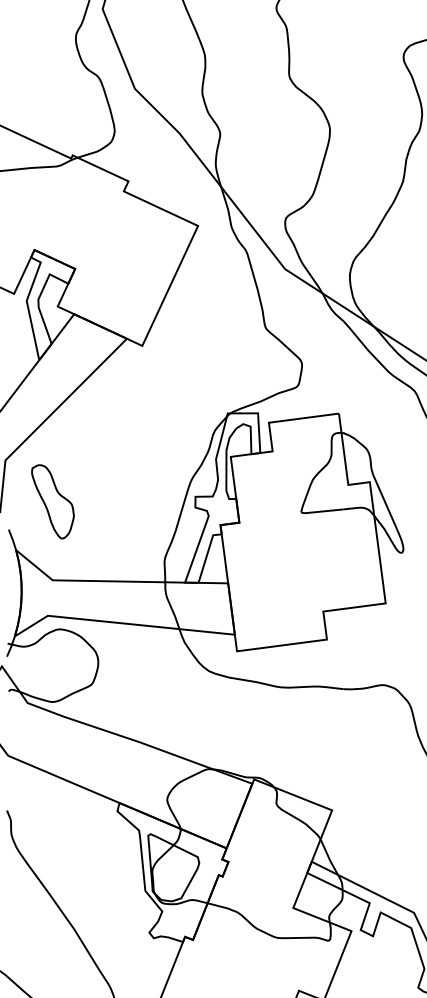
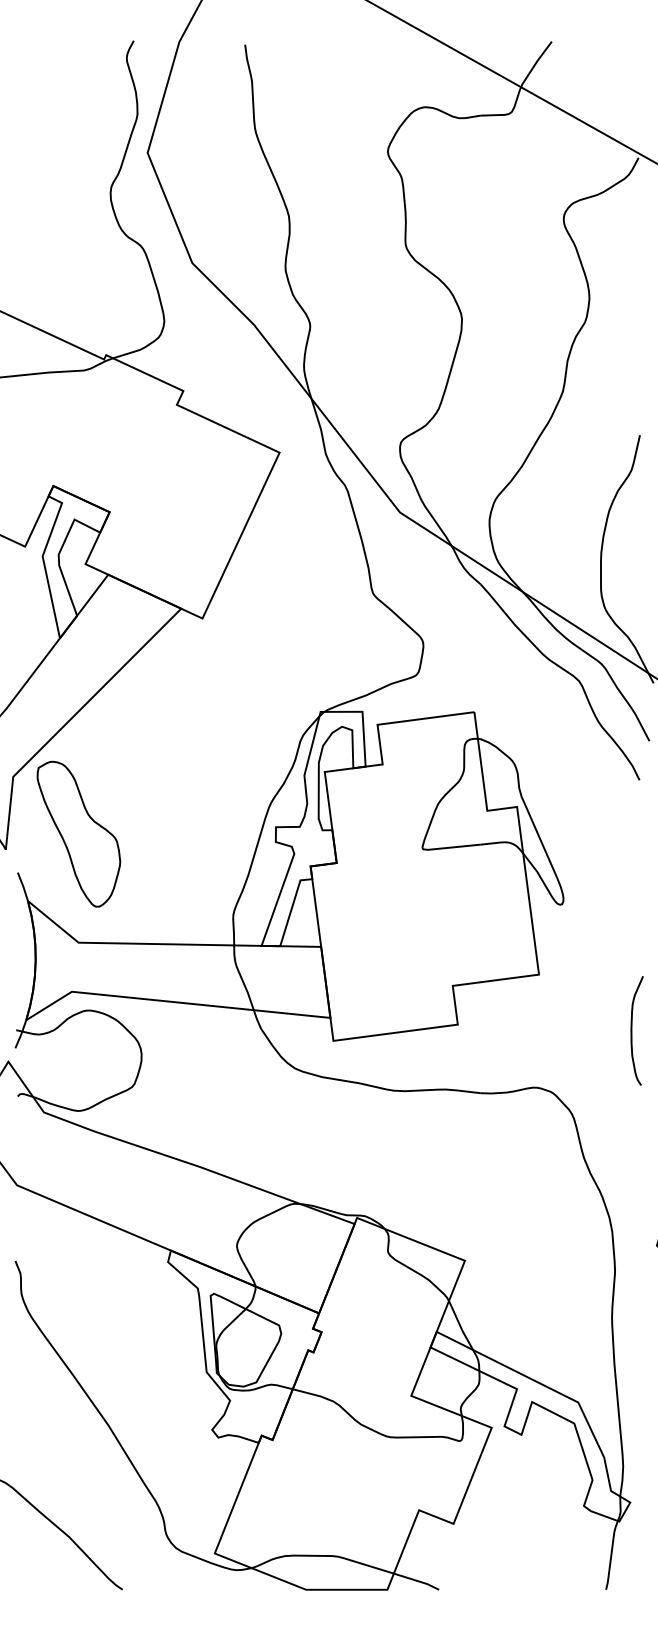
part: (52, 501) -> (78, 833), size x1.43

